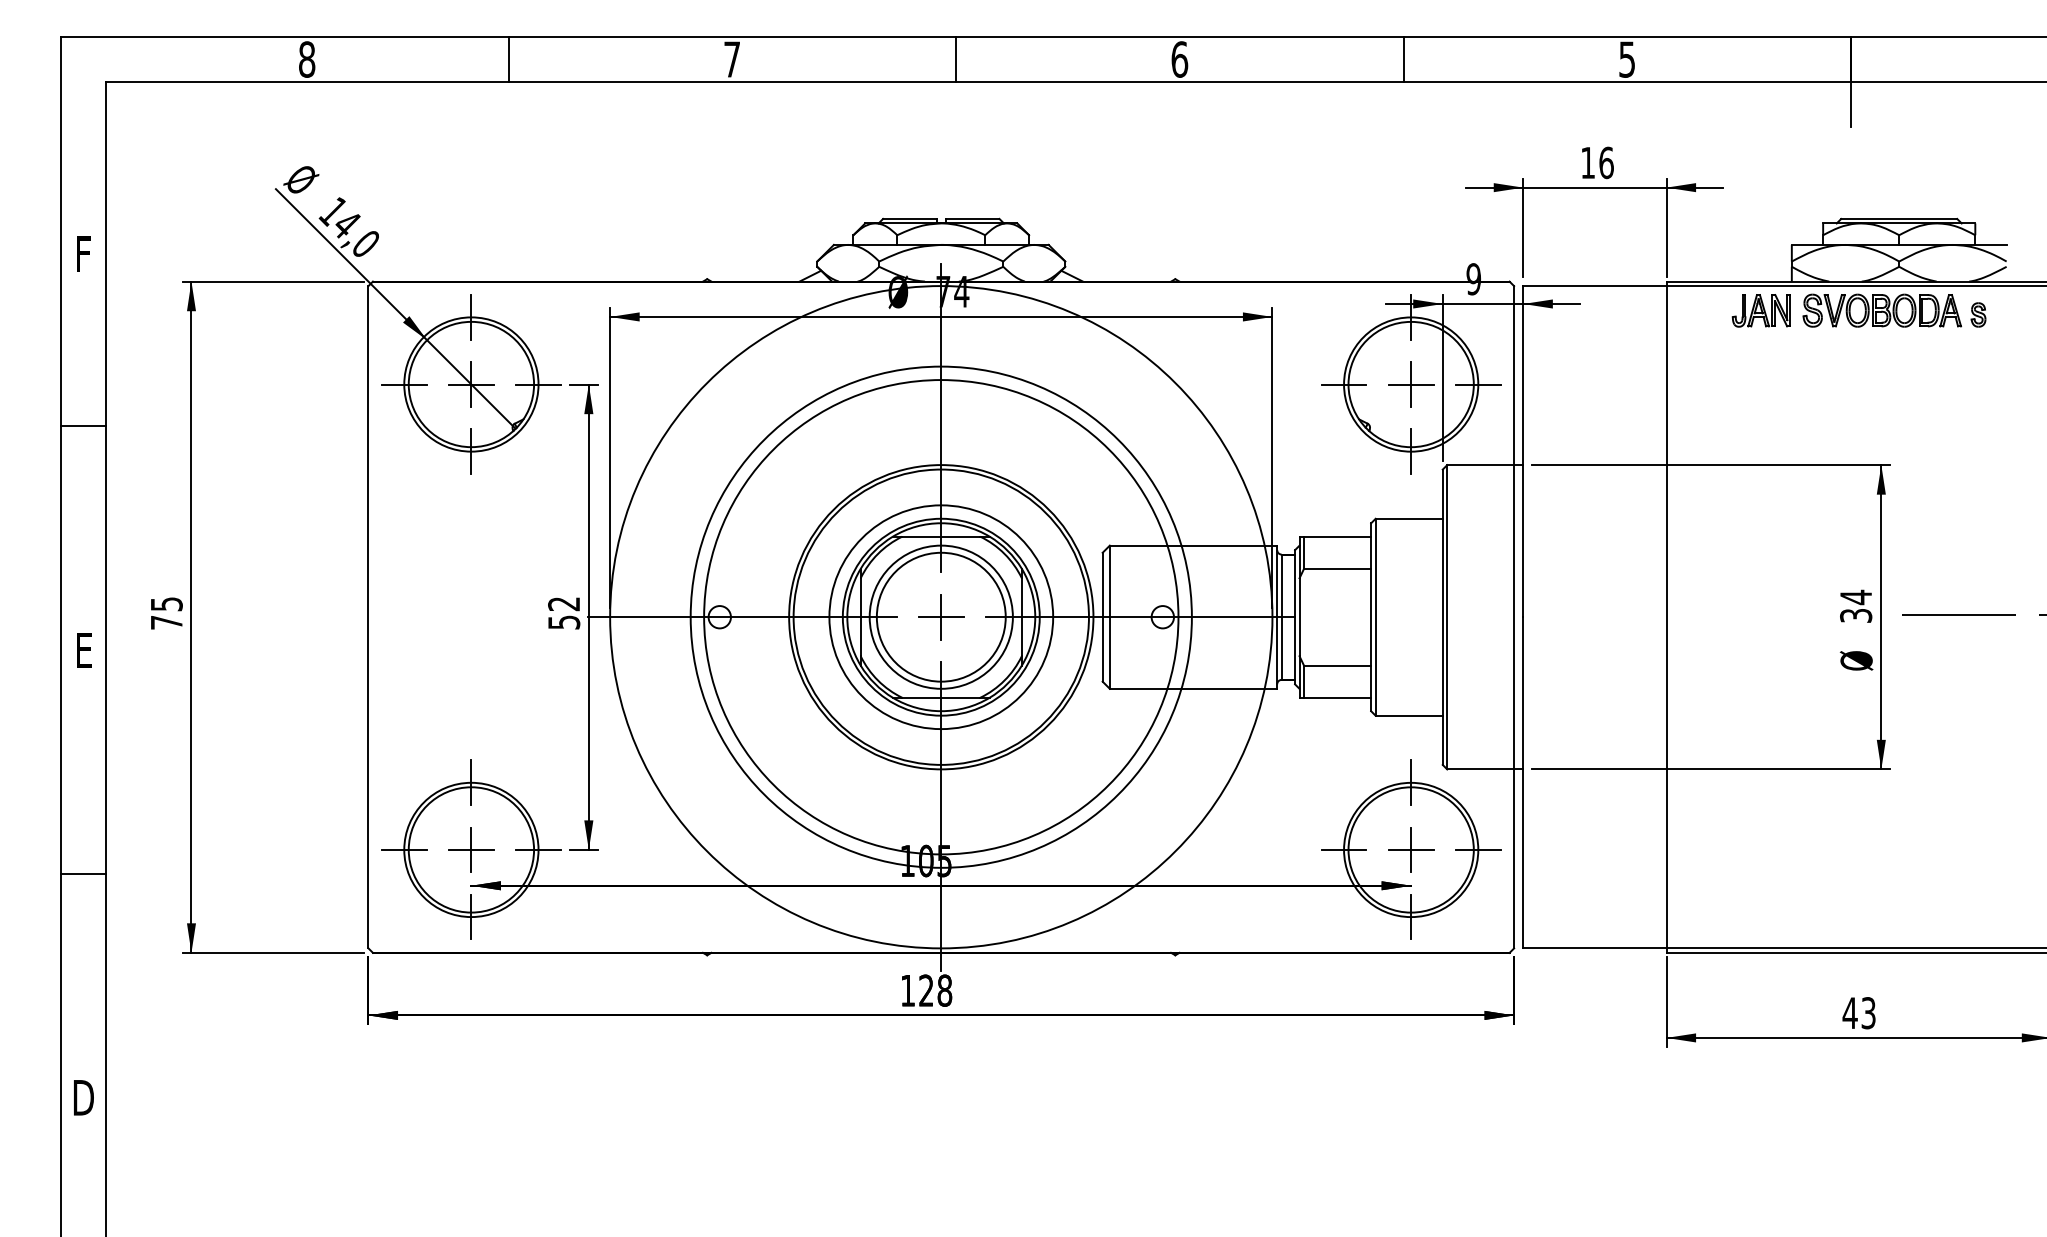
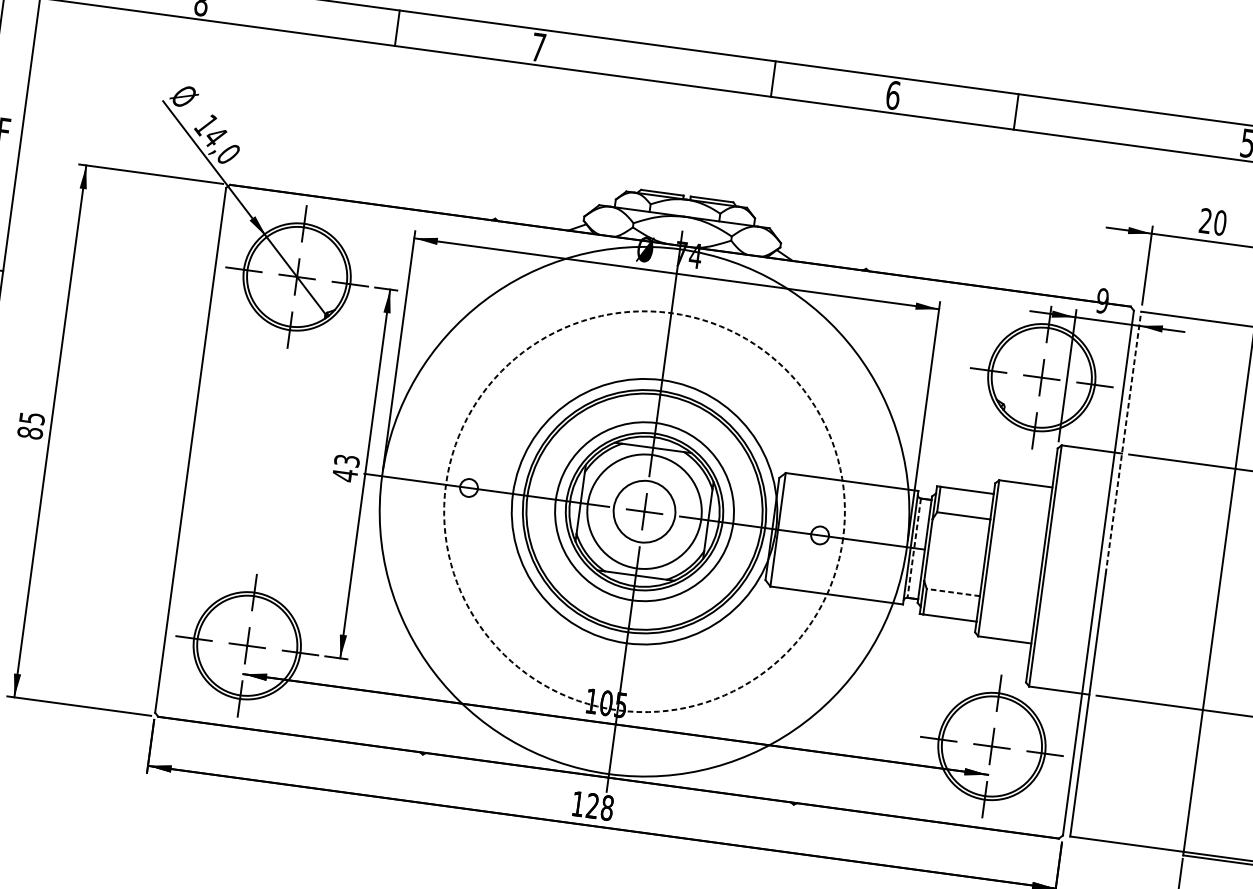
line: (508, 59) -> (397, 28), moved
line: (956, 59) -> (773, 79), moved
line: (1403, 59) -> (1015, 111), moved
text: (1597, 162) -> (1213, 221), 16 -> 20
line: (1523, 451) -> (1123, 442), solid -> dashed
text: (564, 613) -> (346, 468), 52 -> 43
circle: (940, 616) -> (643, 511), size x0.6
circle: (940, 616) -> (643, 511), solid -> dashed
circle: (941, 617) -> (644, 511), size x0.7
line: (1281, 617) -> (914, 548), solid -> dashed
text: (166, 622) -> (30, 432), 75 -> 85
line: (1337, 665) -> (953, 592), solid -> dashed

